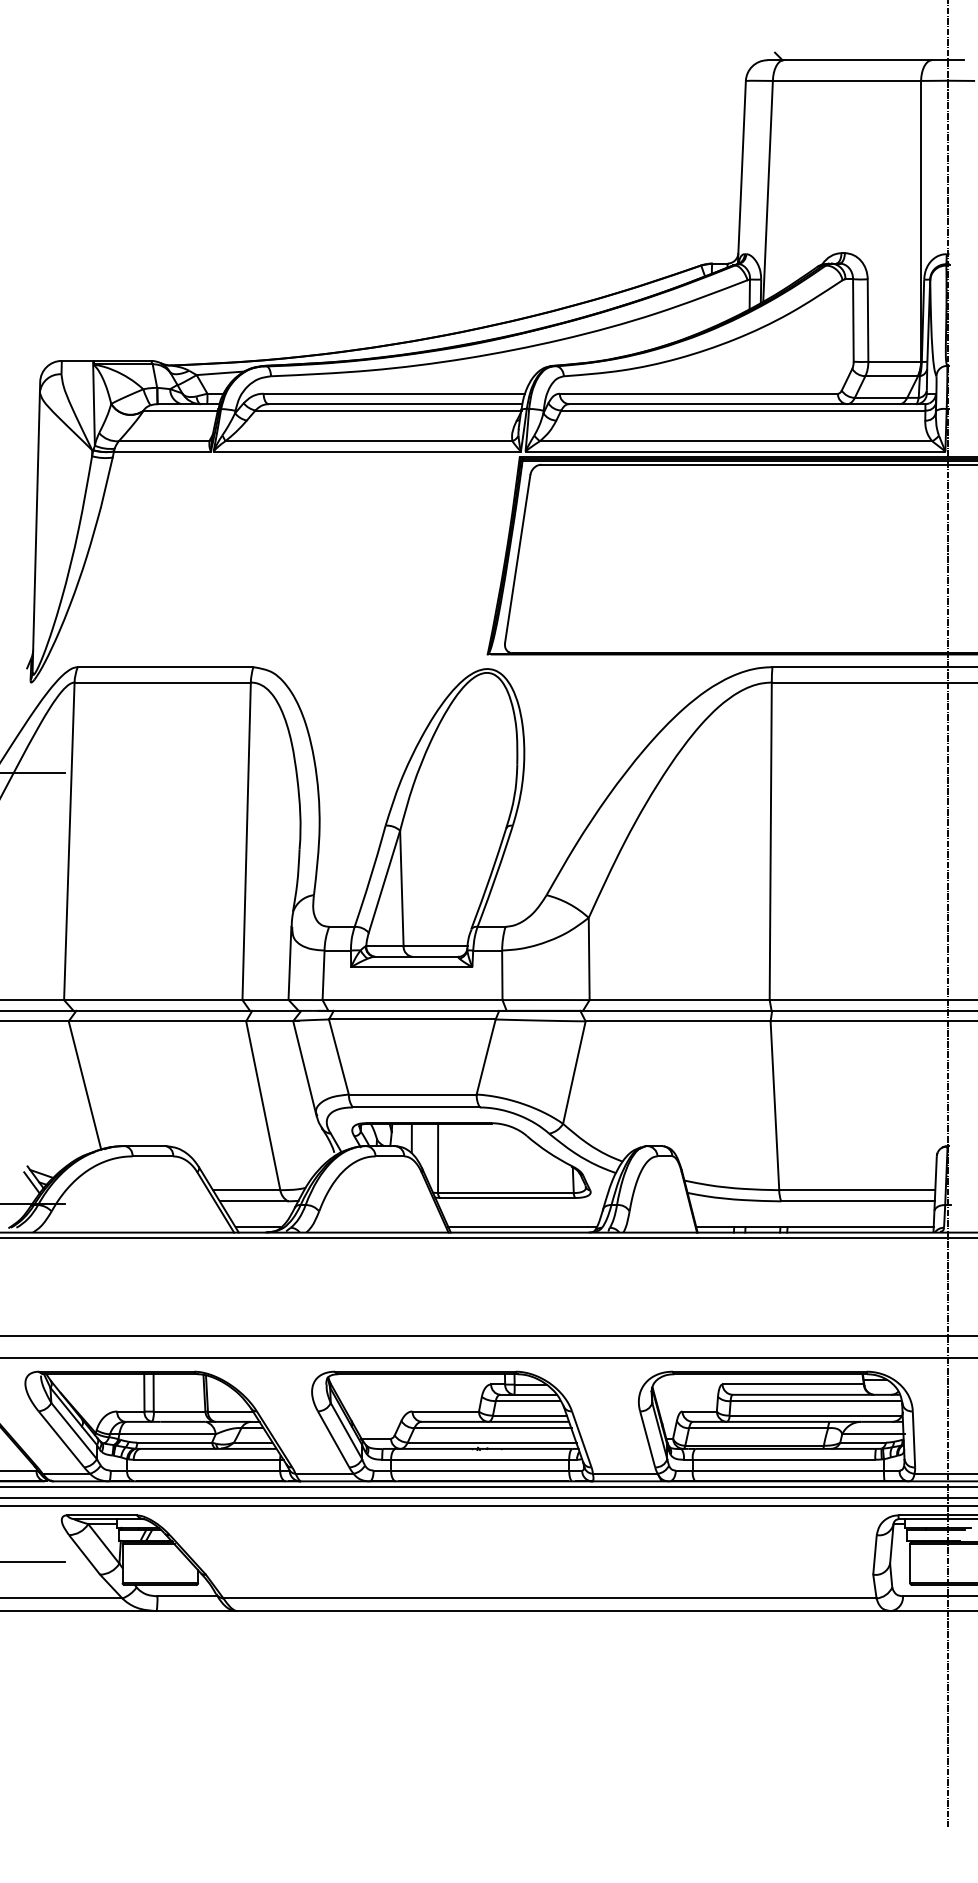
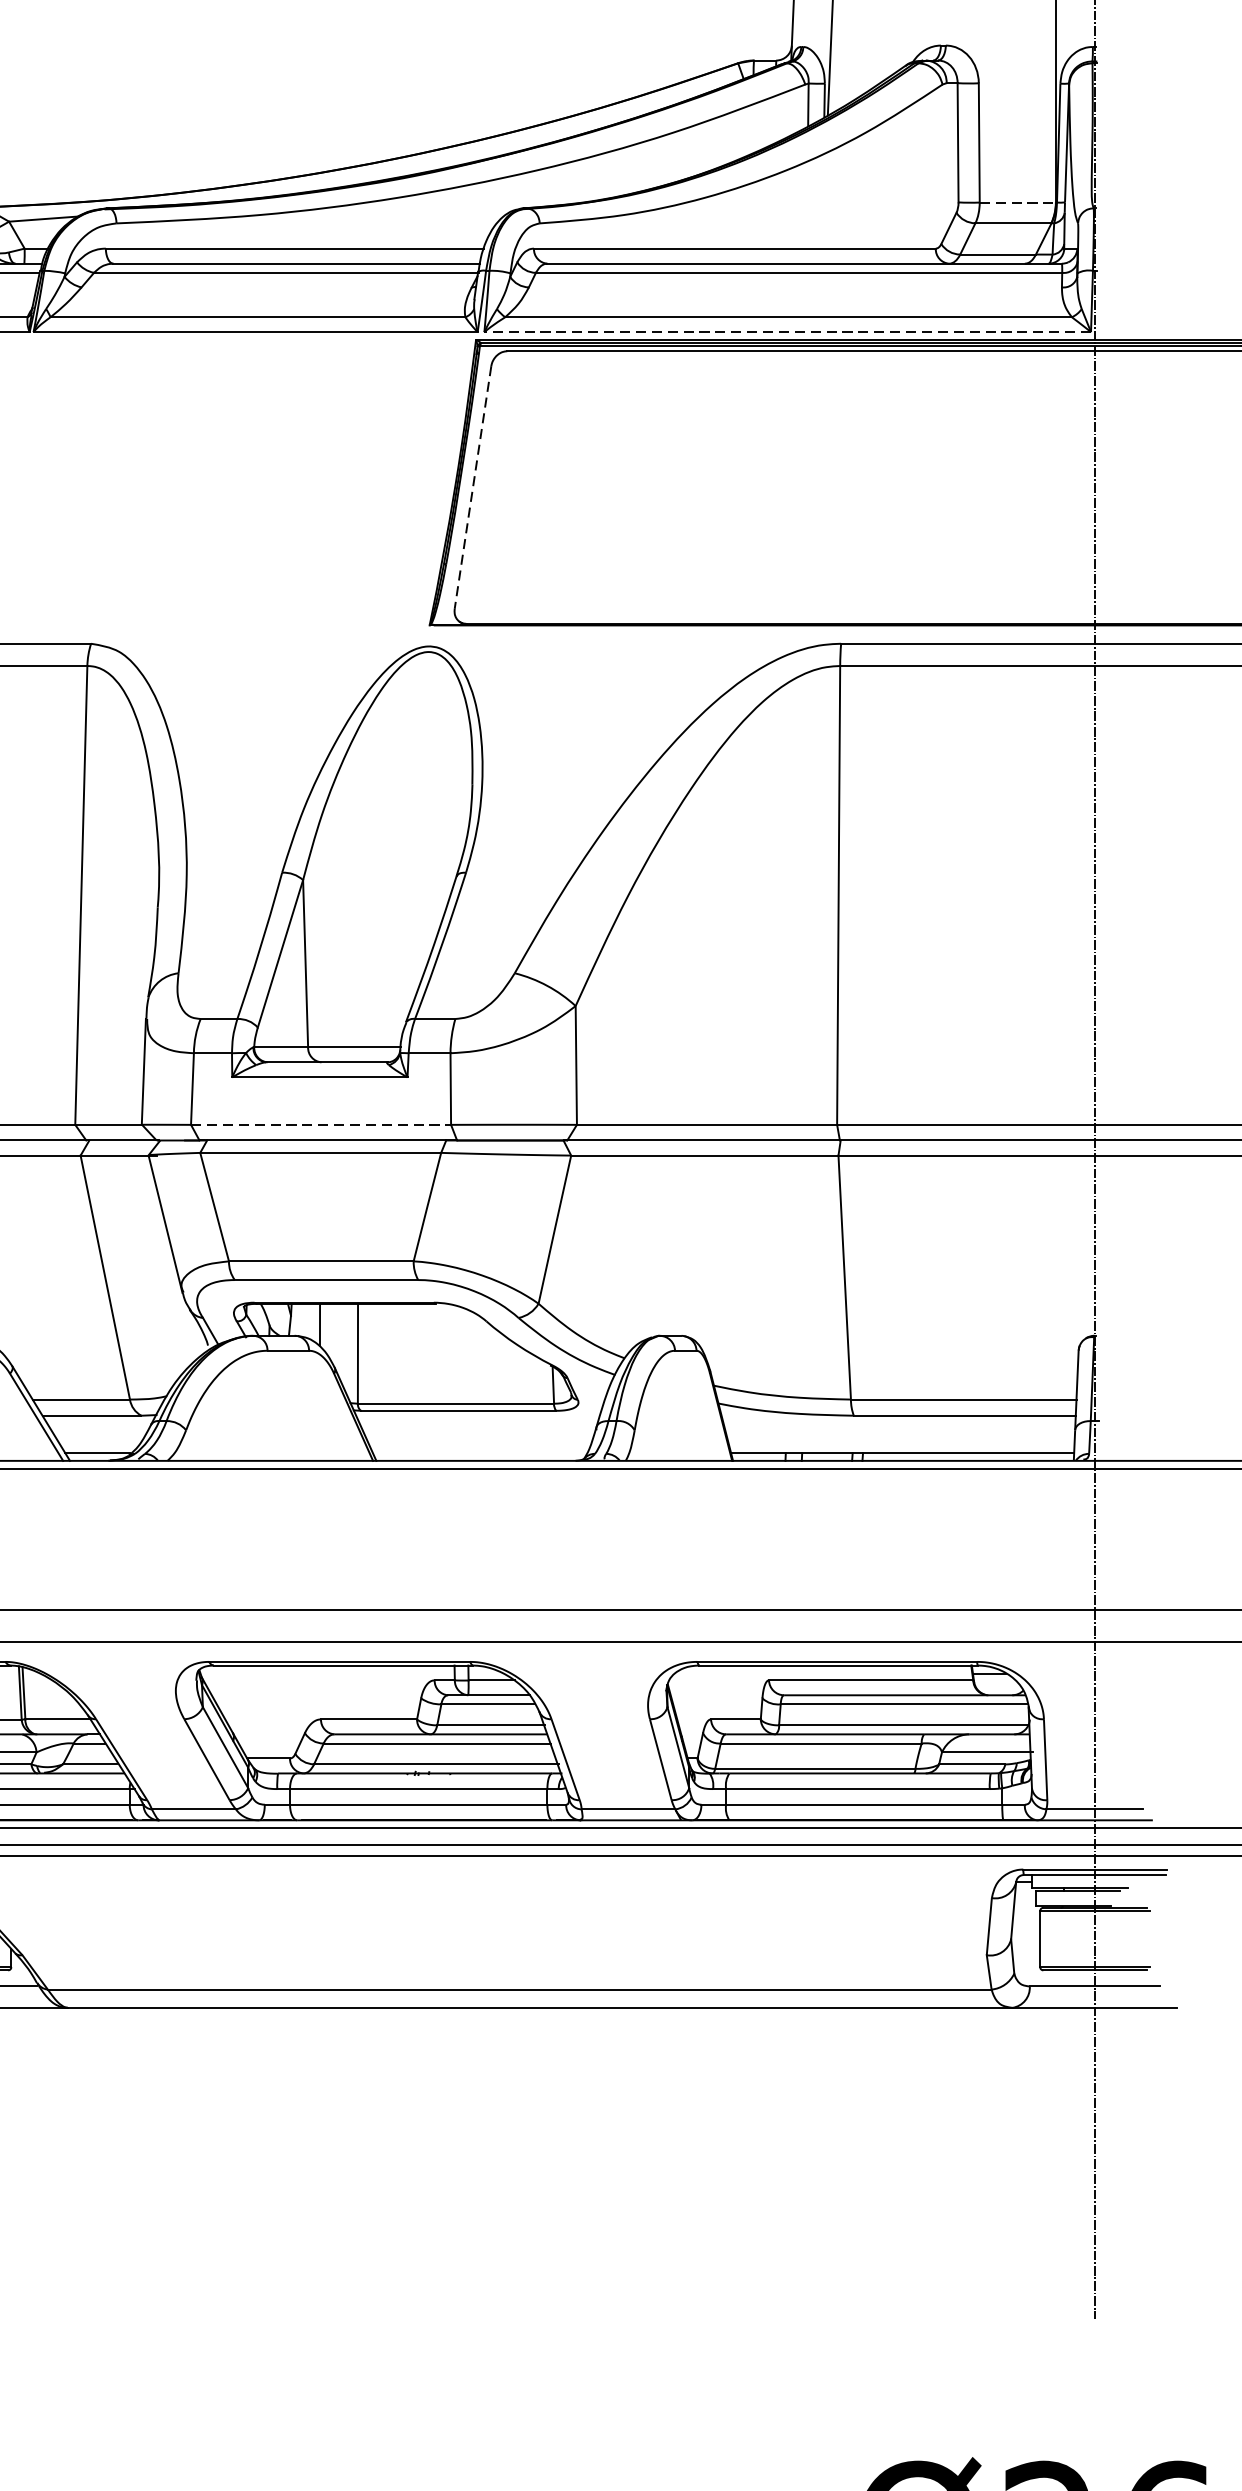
line: (895, 361) -> (1018, 202), solid -> dashed
line: (735, 451) -> (787, 332), solid -> dashed
line: (517, 559) -> (472, 488), solid -> dashed
line: (412, 1000) -> (320, 1125), solid -> dashed
line: (522, 1227) -> (479, 1453), removed

